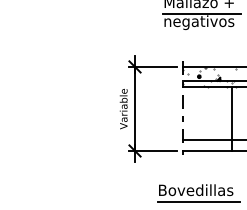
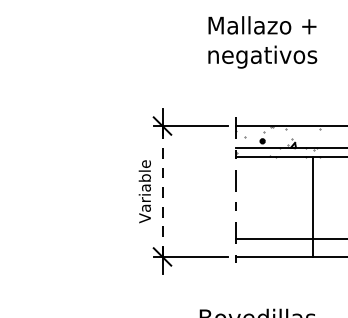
line: (202, 13) -> (267, 42), removed
line: (135, 108) -> (163, 190), solid -> dashed

